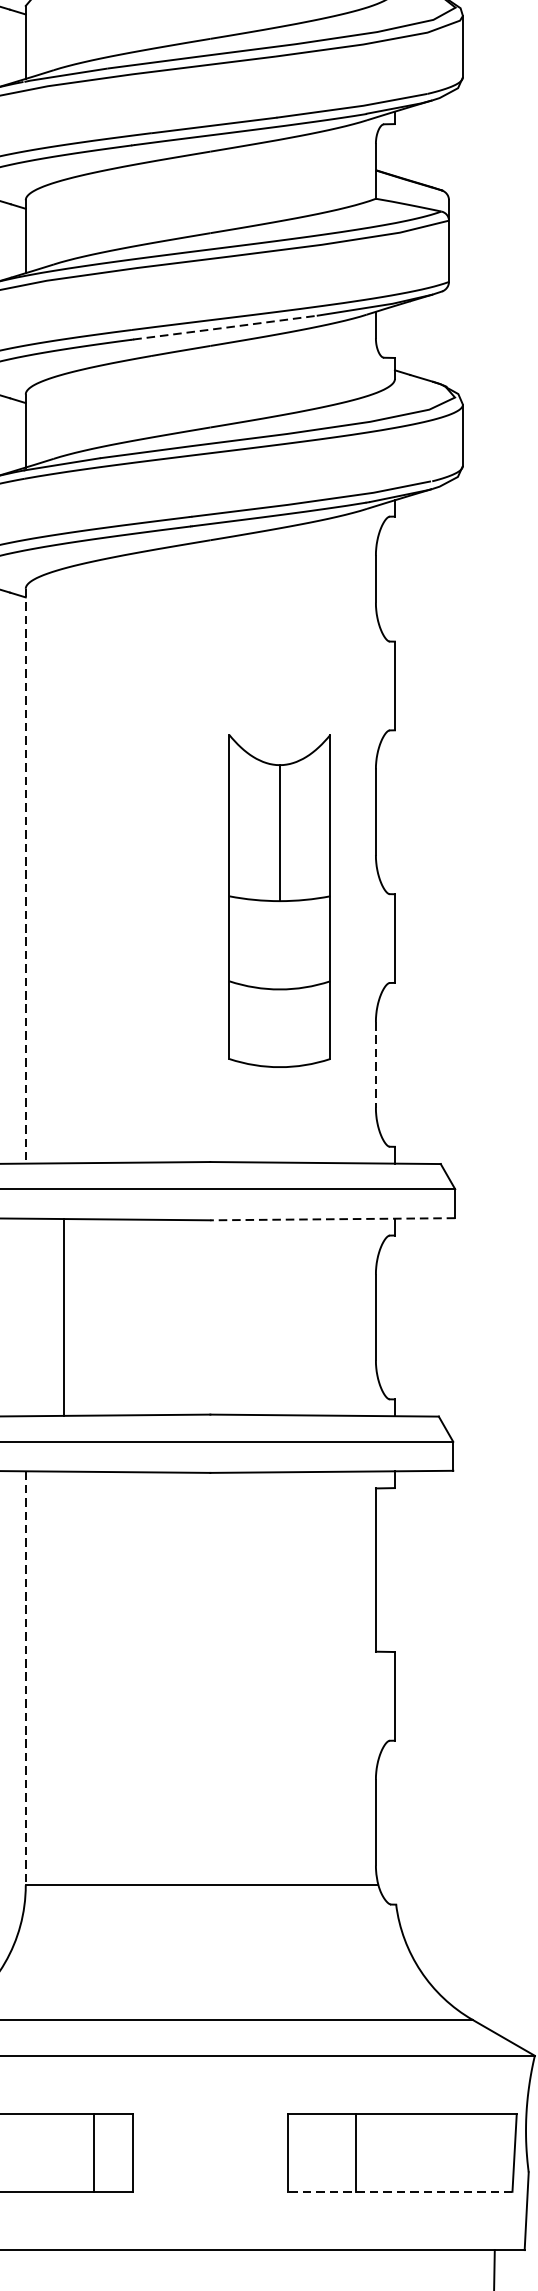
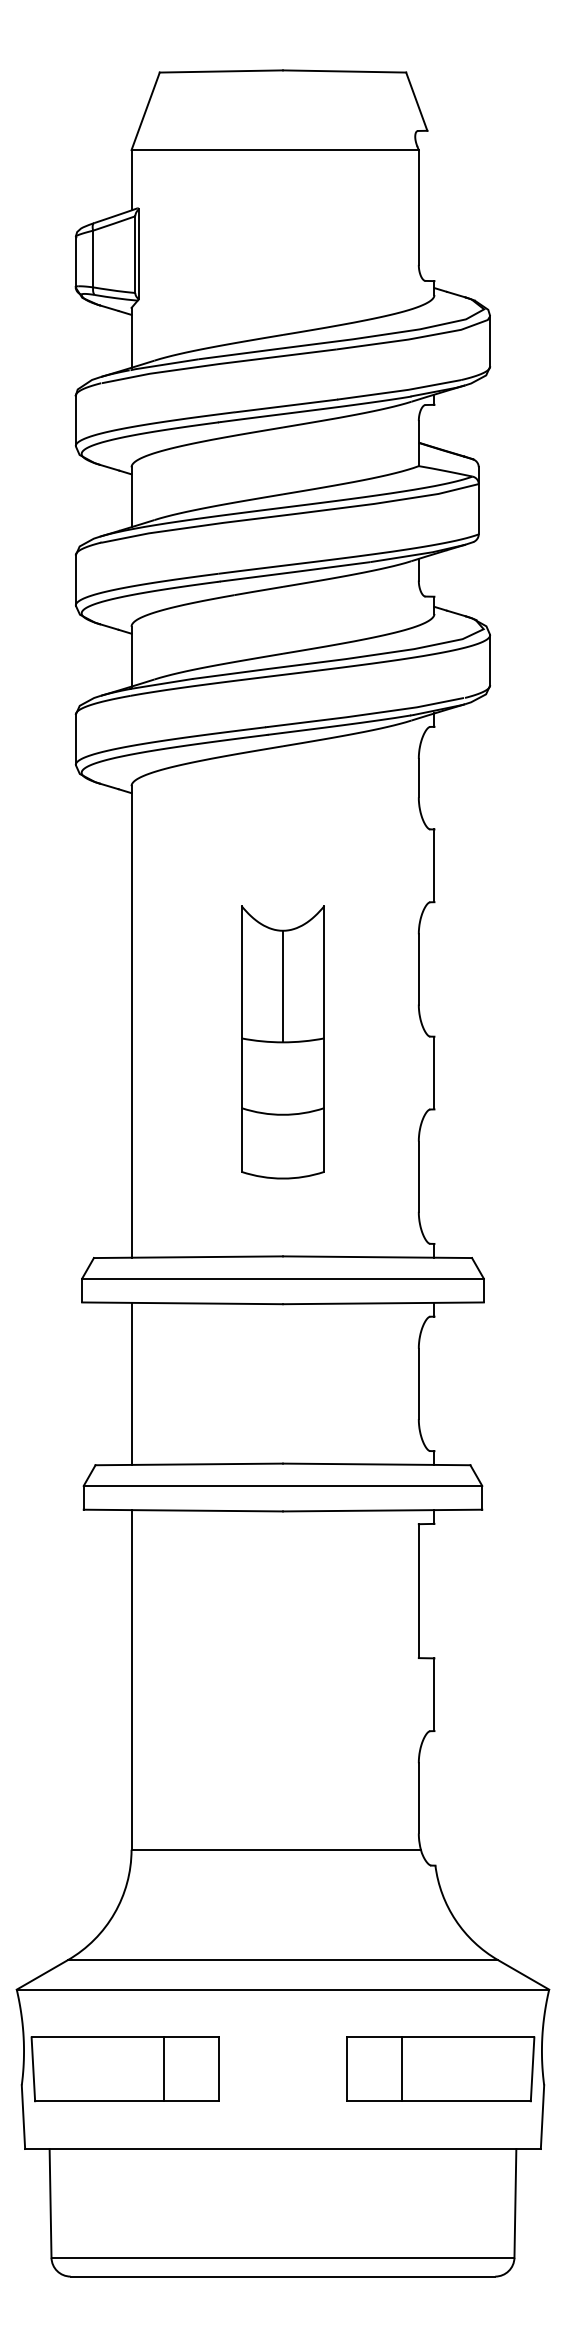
line: (225, 327) -> (295, 571), dashed -> solid
line: (25, 875) -> (131, 1021), dashed -> solid
part: (279, 901) -> (282, 1042), moved
line: (375, 1065) -> (418, 1177), dashed -> solid
line: (331, 1219) -> (382, 1303), dashed -> solid
line: (63, 1316) -> (131, 1383), moved
line: (25, 1677) -> (131, 1679), dashed -> solid
line: (93, 2153) -> (163, 2069), moved
line: (399, 2192) -> (438, 2101), dashed -> solid

